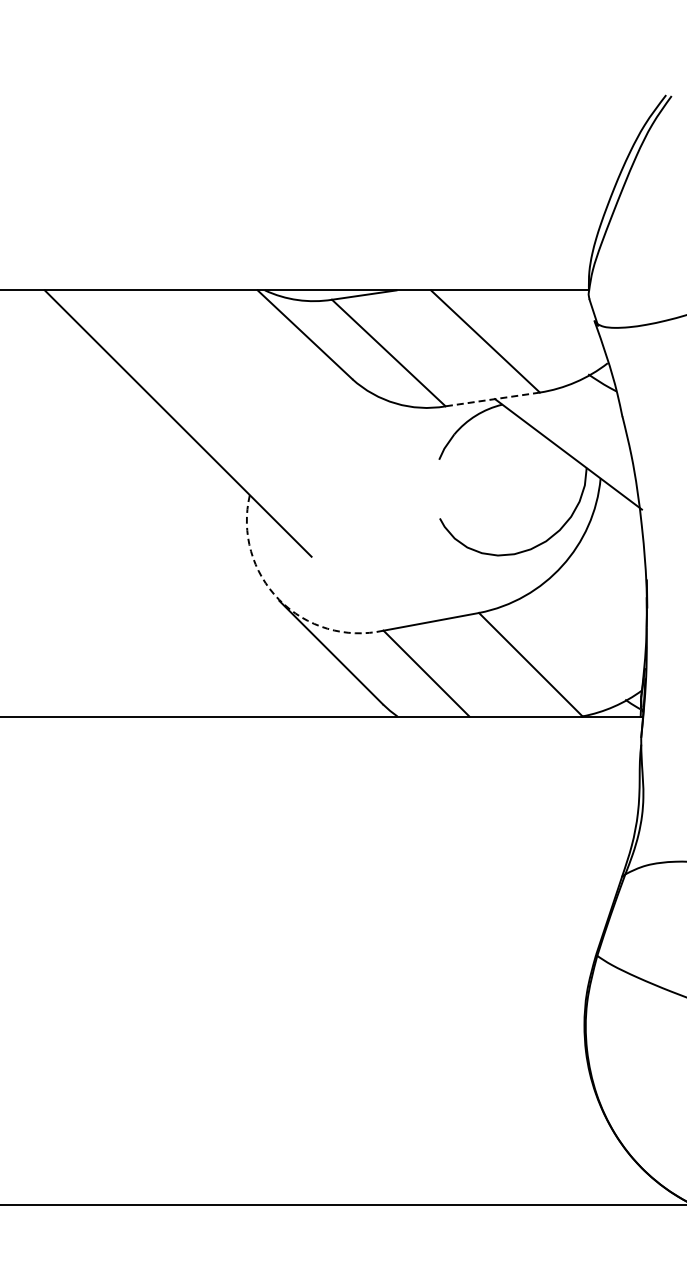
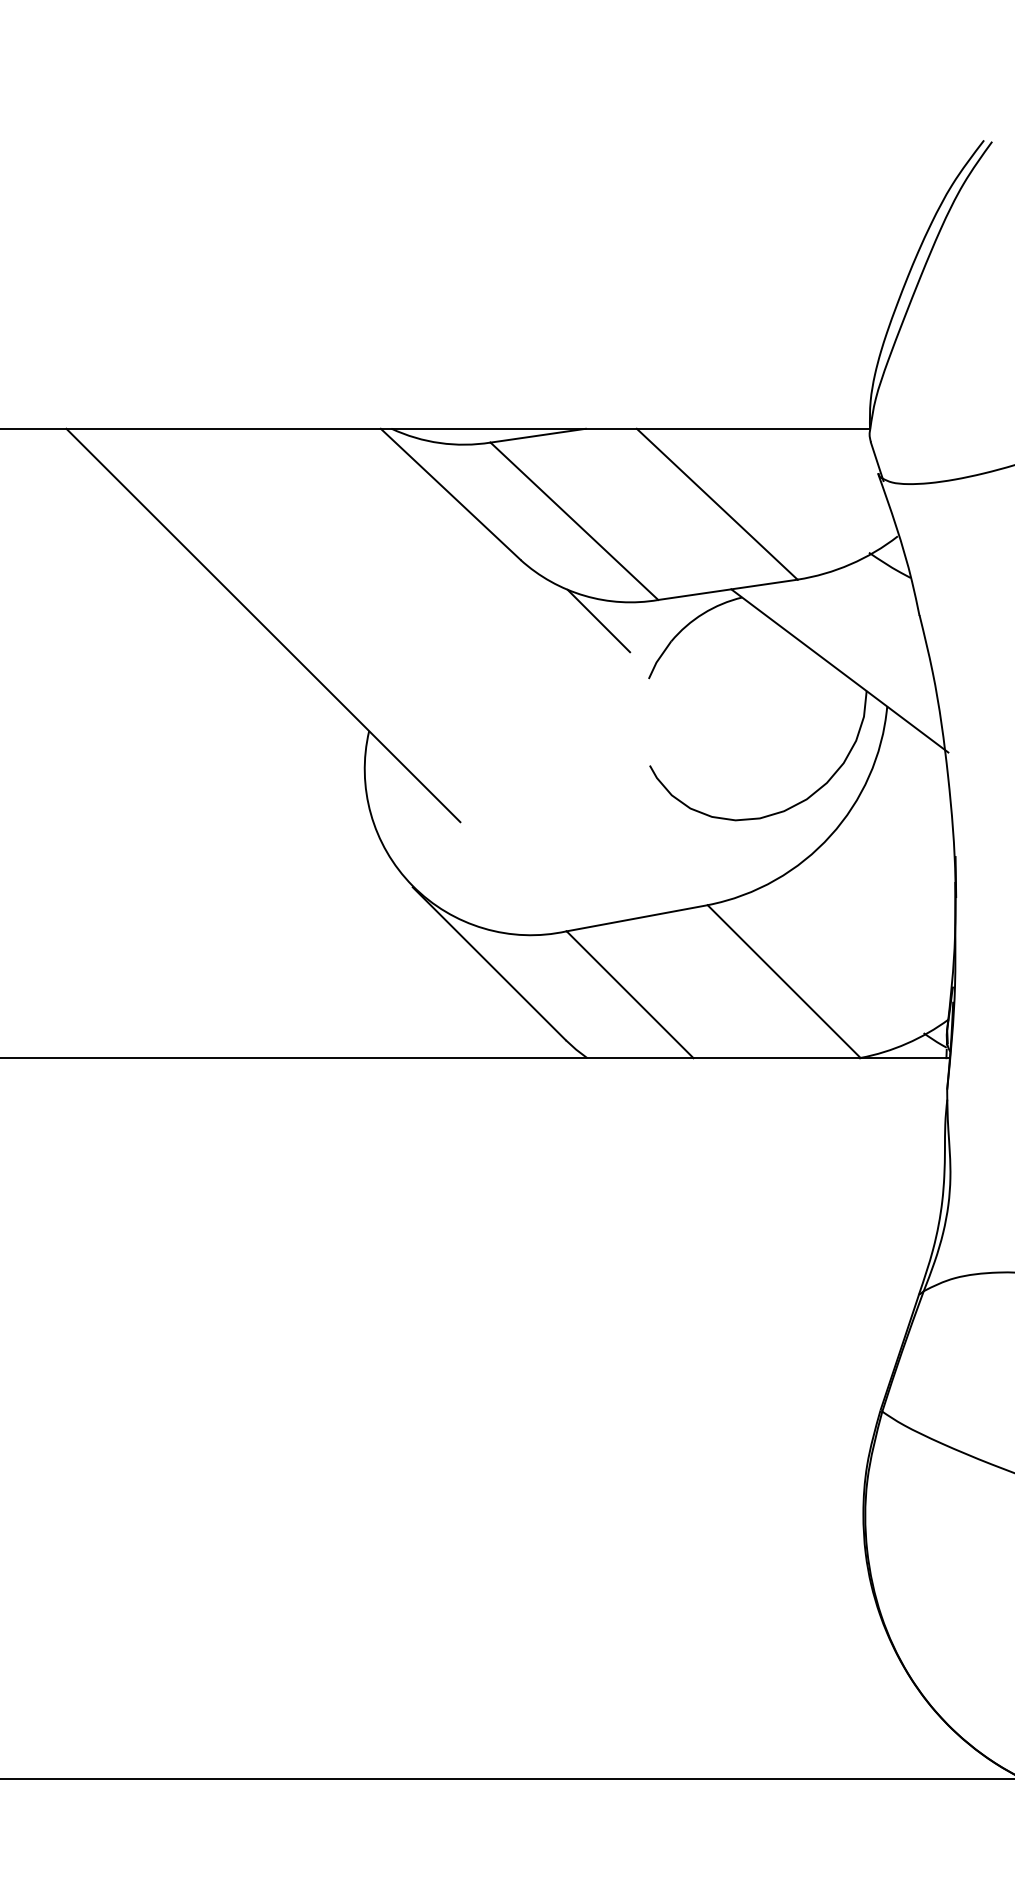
line: (492, 399) -> (727, 589), dashed -> solid
line: (405, 420) -> (599, 620), added
arc: (279, 599) -> (412, 885), dashed -> solid

